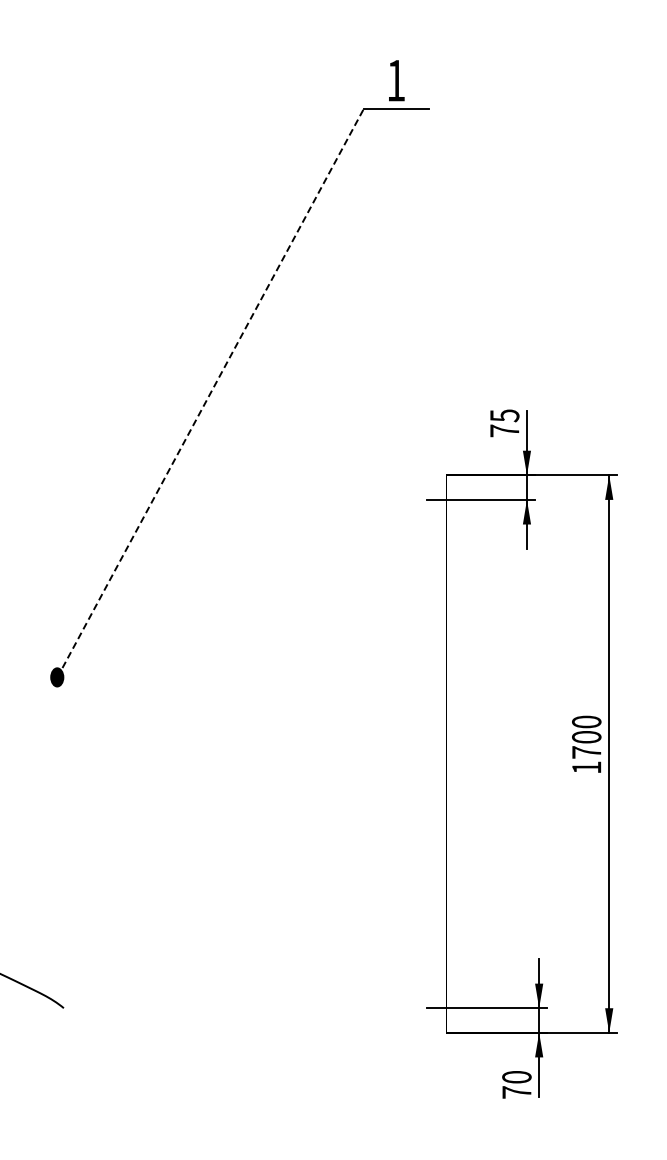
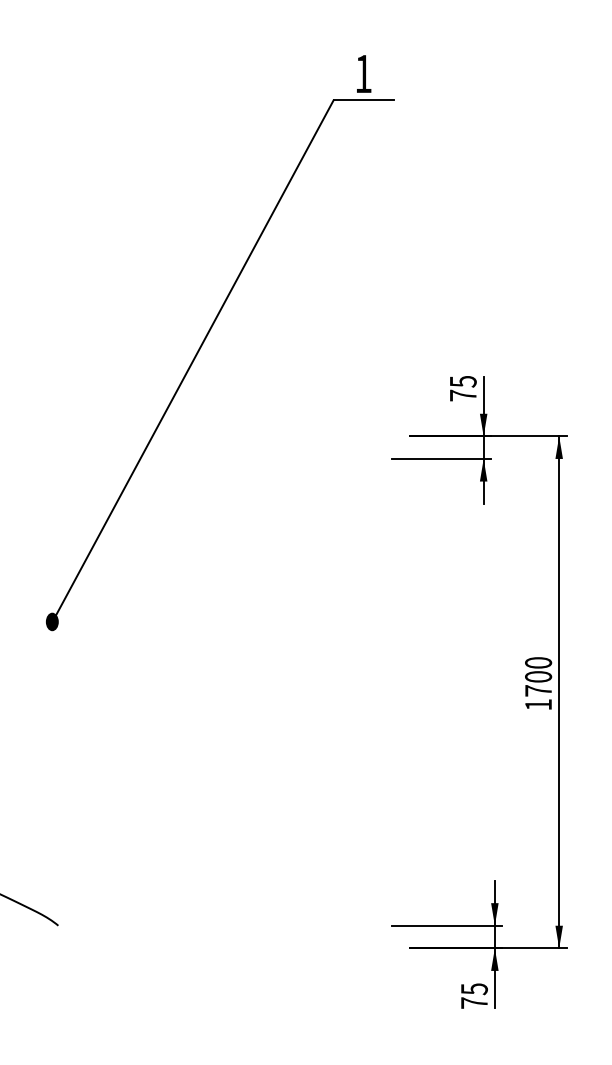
line: (210, 393) -> (193, 361), dashed -> solid
text: (516, 1077) -> (474, 989), 70 -> 75

